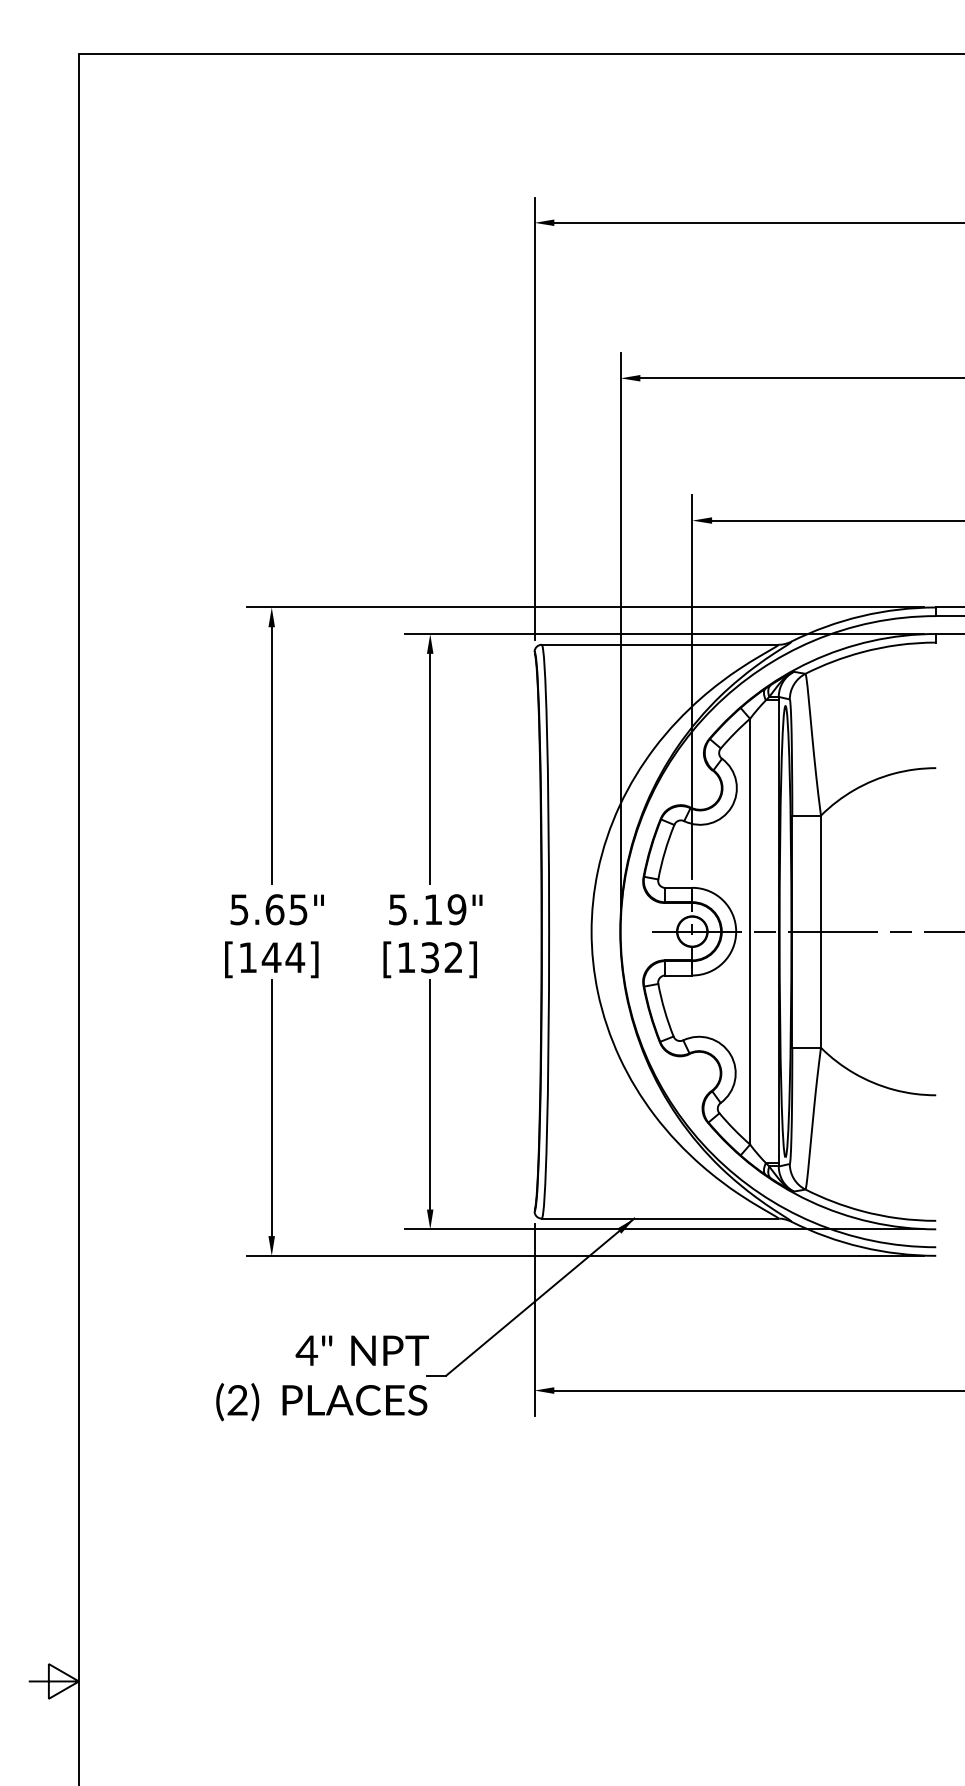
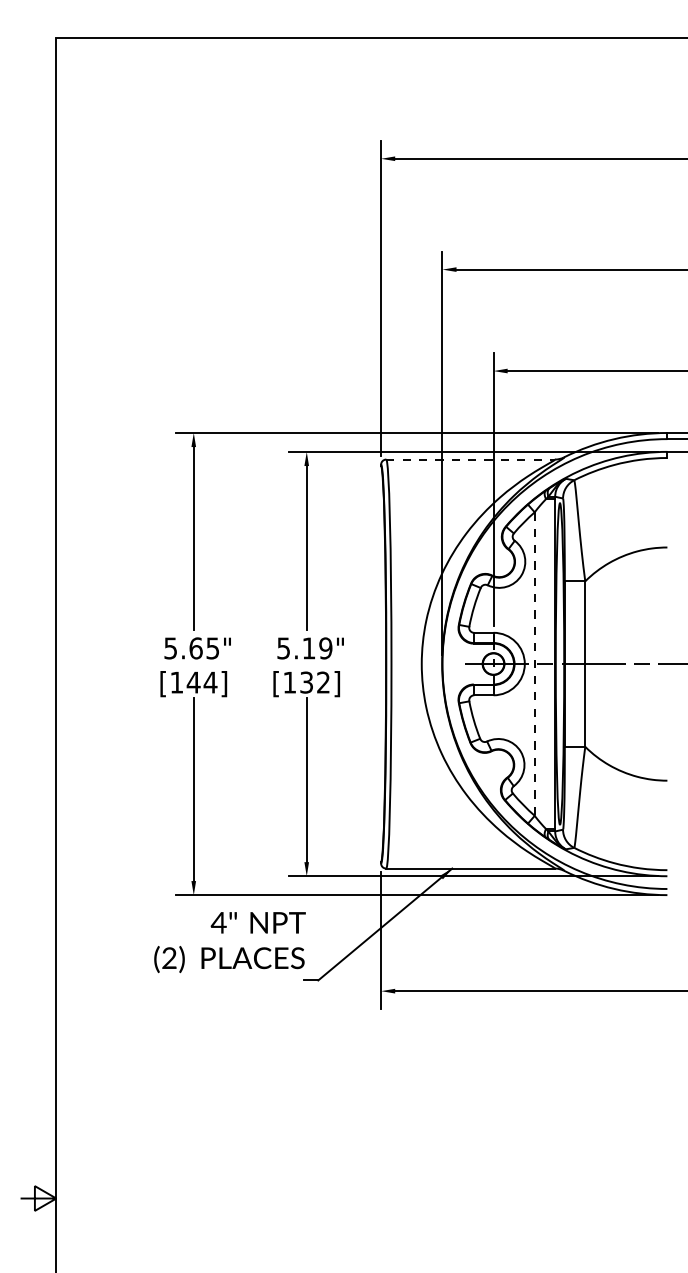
line: (660, 644) -> (470, 459), solid -> dashed
line: (750, 931) -> (535, 663), solid -> dashed
text: (322, 1378) -> (229, 942), moved

